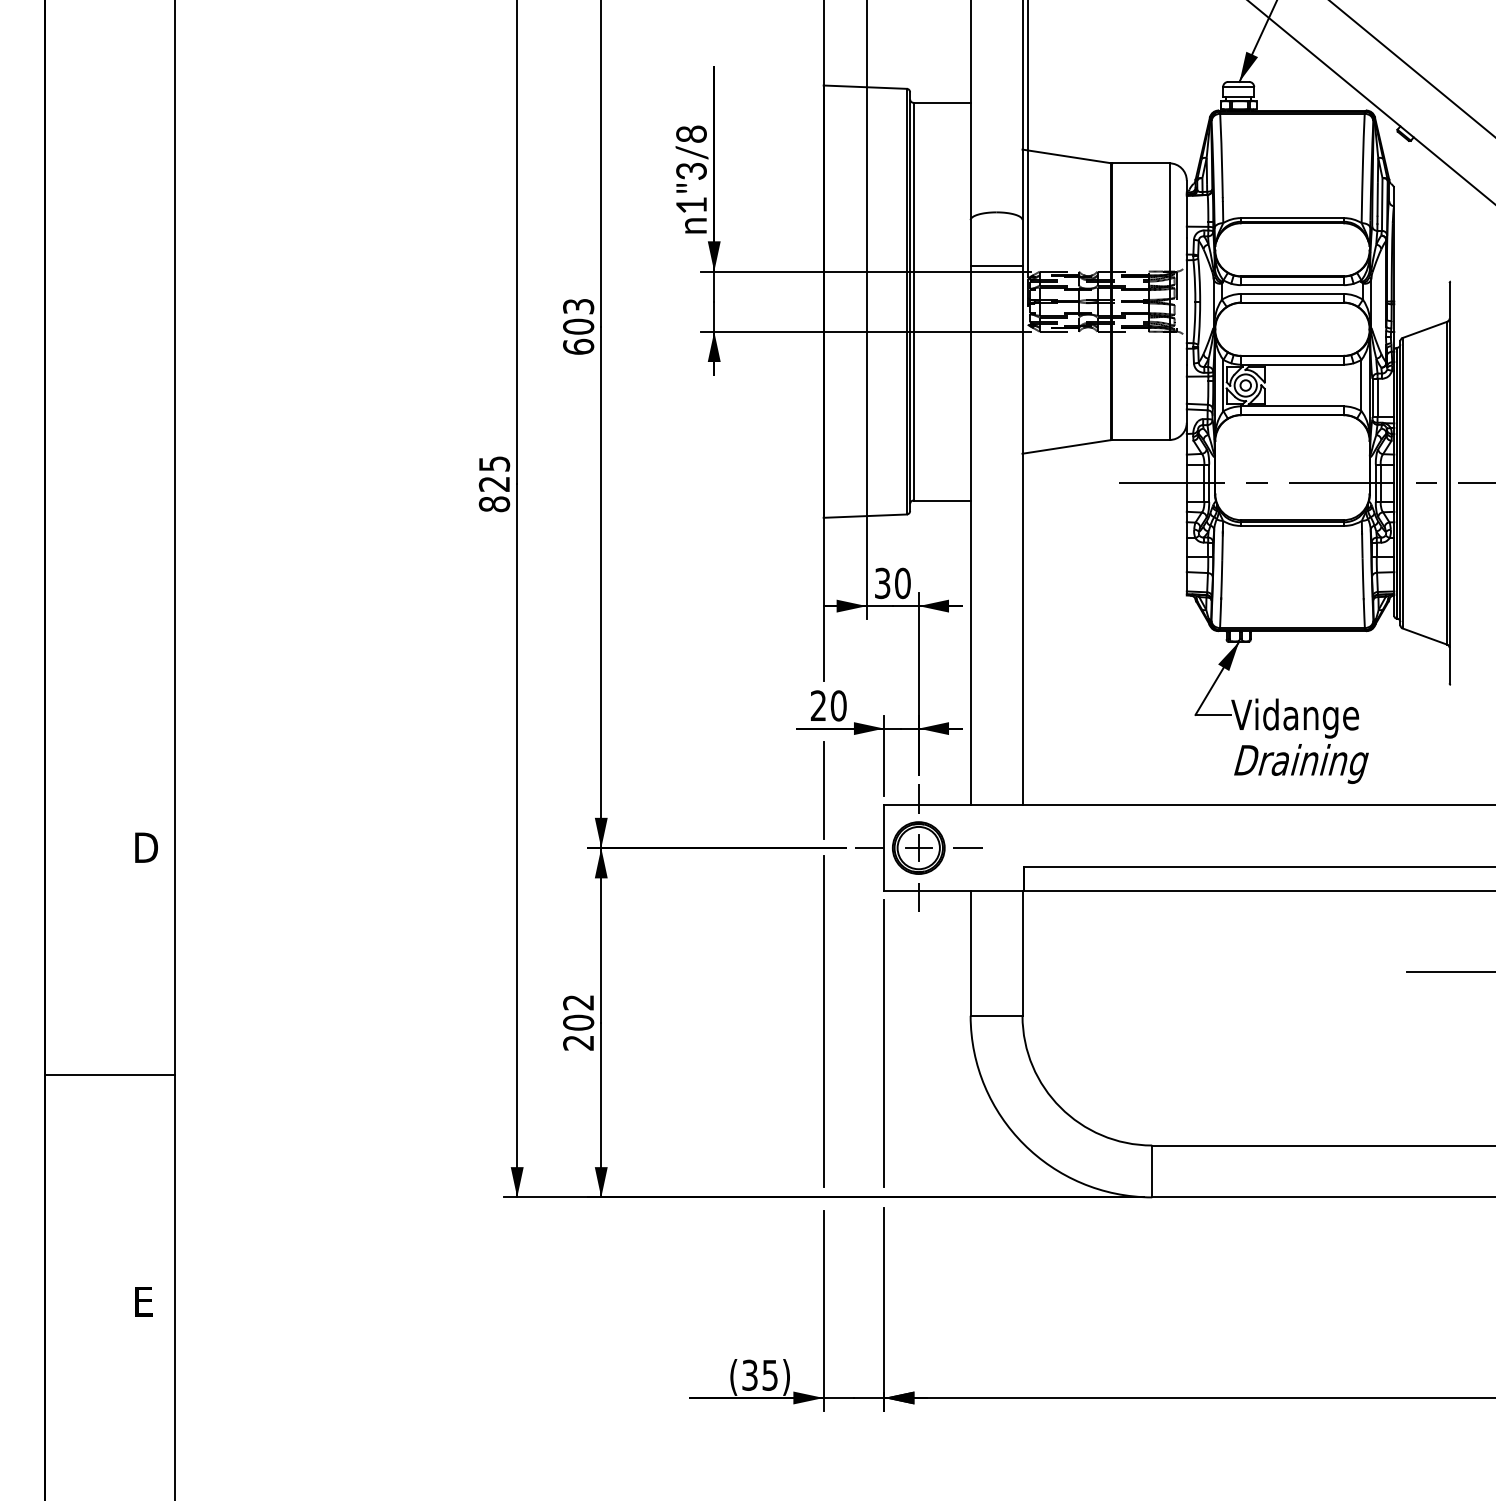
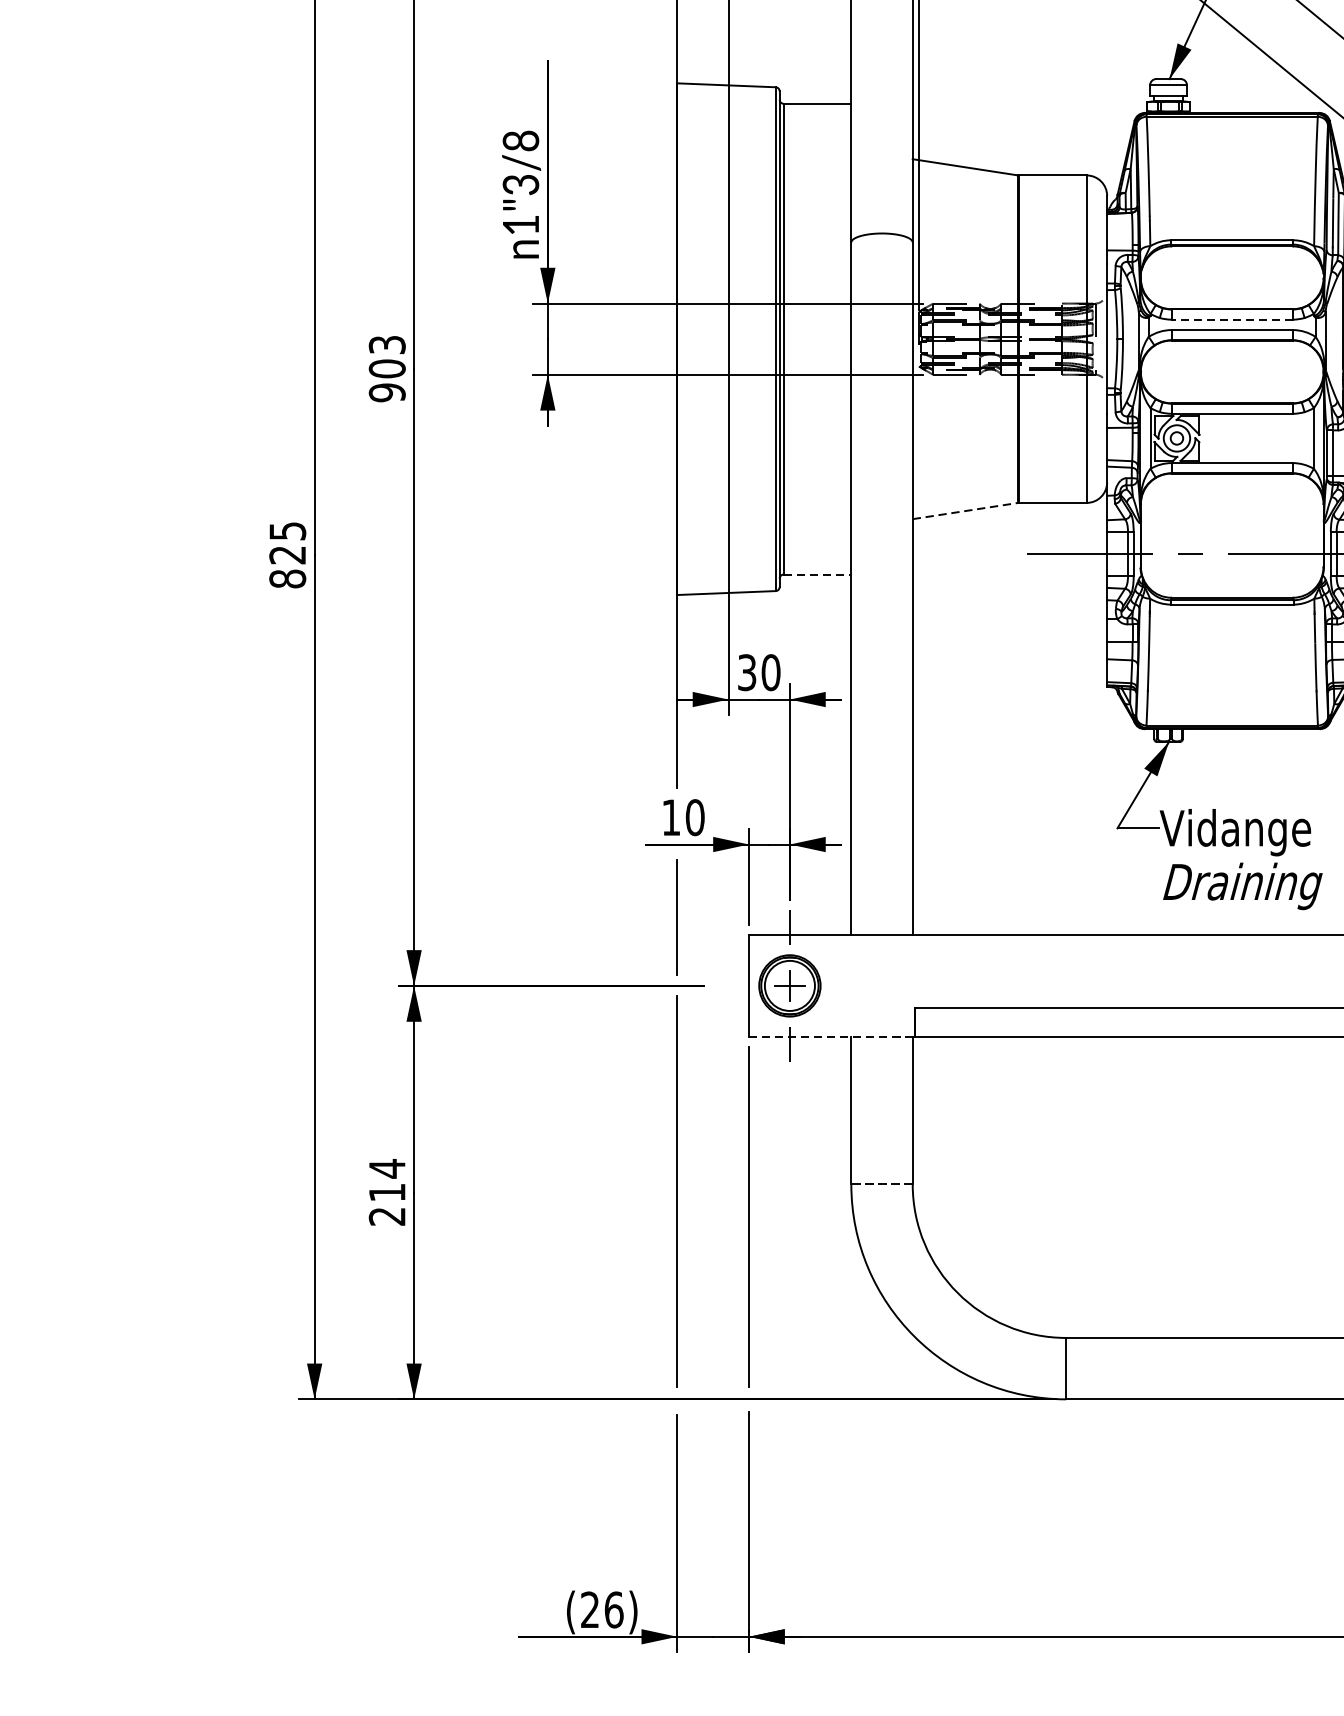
line: (996, 266) -> (881, 297), removed
line: (1291, 285) -> (1231, 320), solid -> dashed
text: (578, 346) -> (387, 392), 603 -> 903
line: (1066, 446) -> (964, 510), solid -> dashed
line: (942, 500) -> (818, 574), solid -> dashed
text: (817, 705) -> (670, 817), 20 -> 10
line: (967, 847) -> (847, 985), removed
line: (869, 848) -> (731, 986), removed
line: (954, 891) -> (832, 1037), solid -> dashed
text: (578, 1012) -> (387, 1180), 202 -> 214
line: (996, 1015) -> (881, 1184), solid -> dashed
text: (760, 1374) -> (602, 1608), (35) -> (26)

